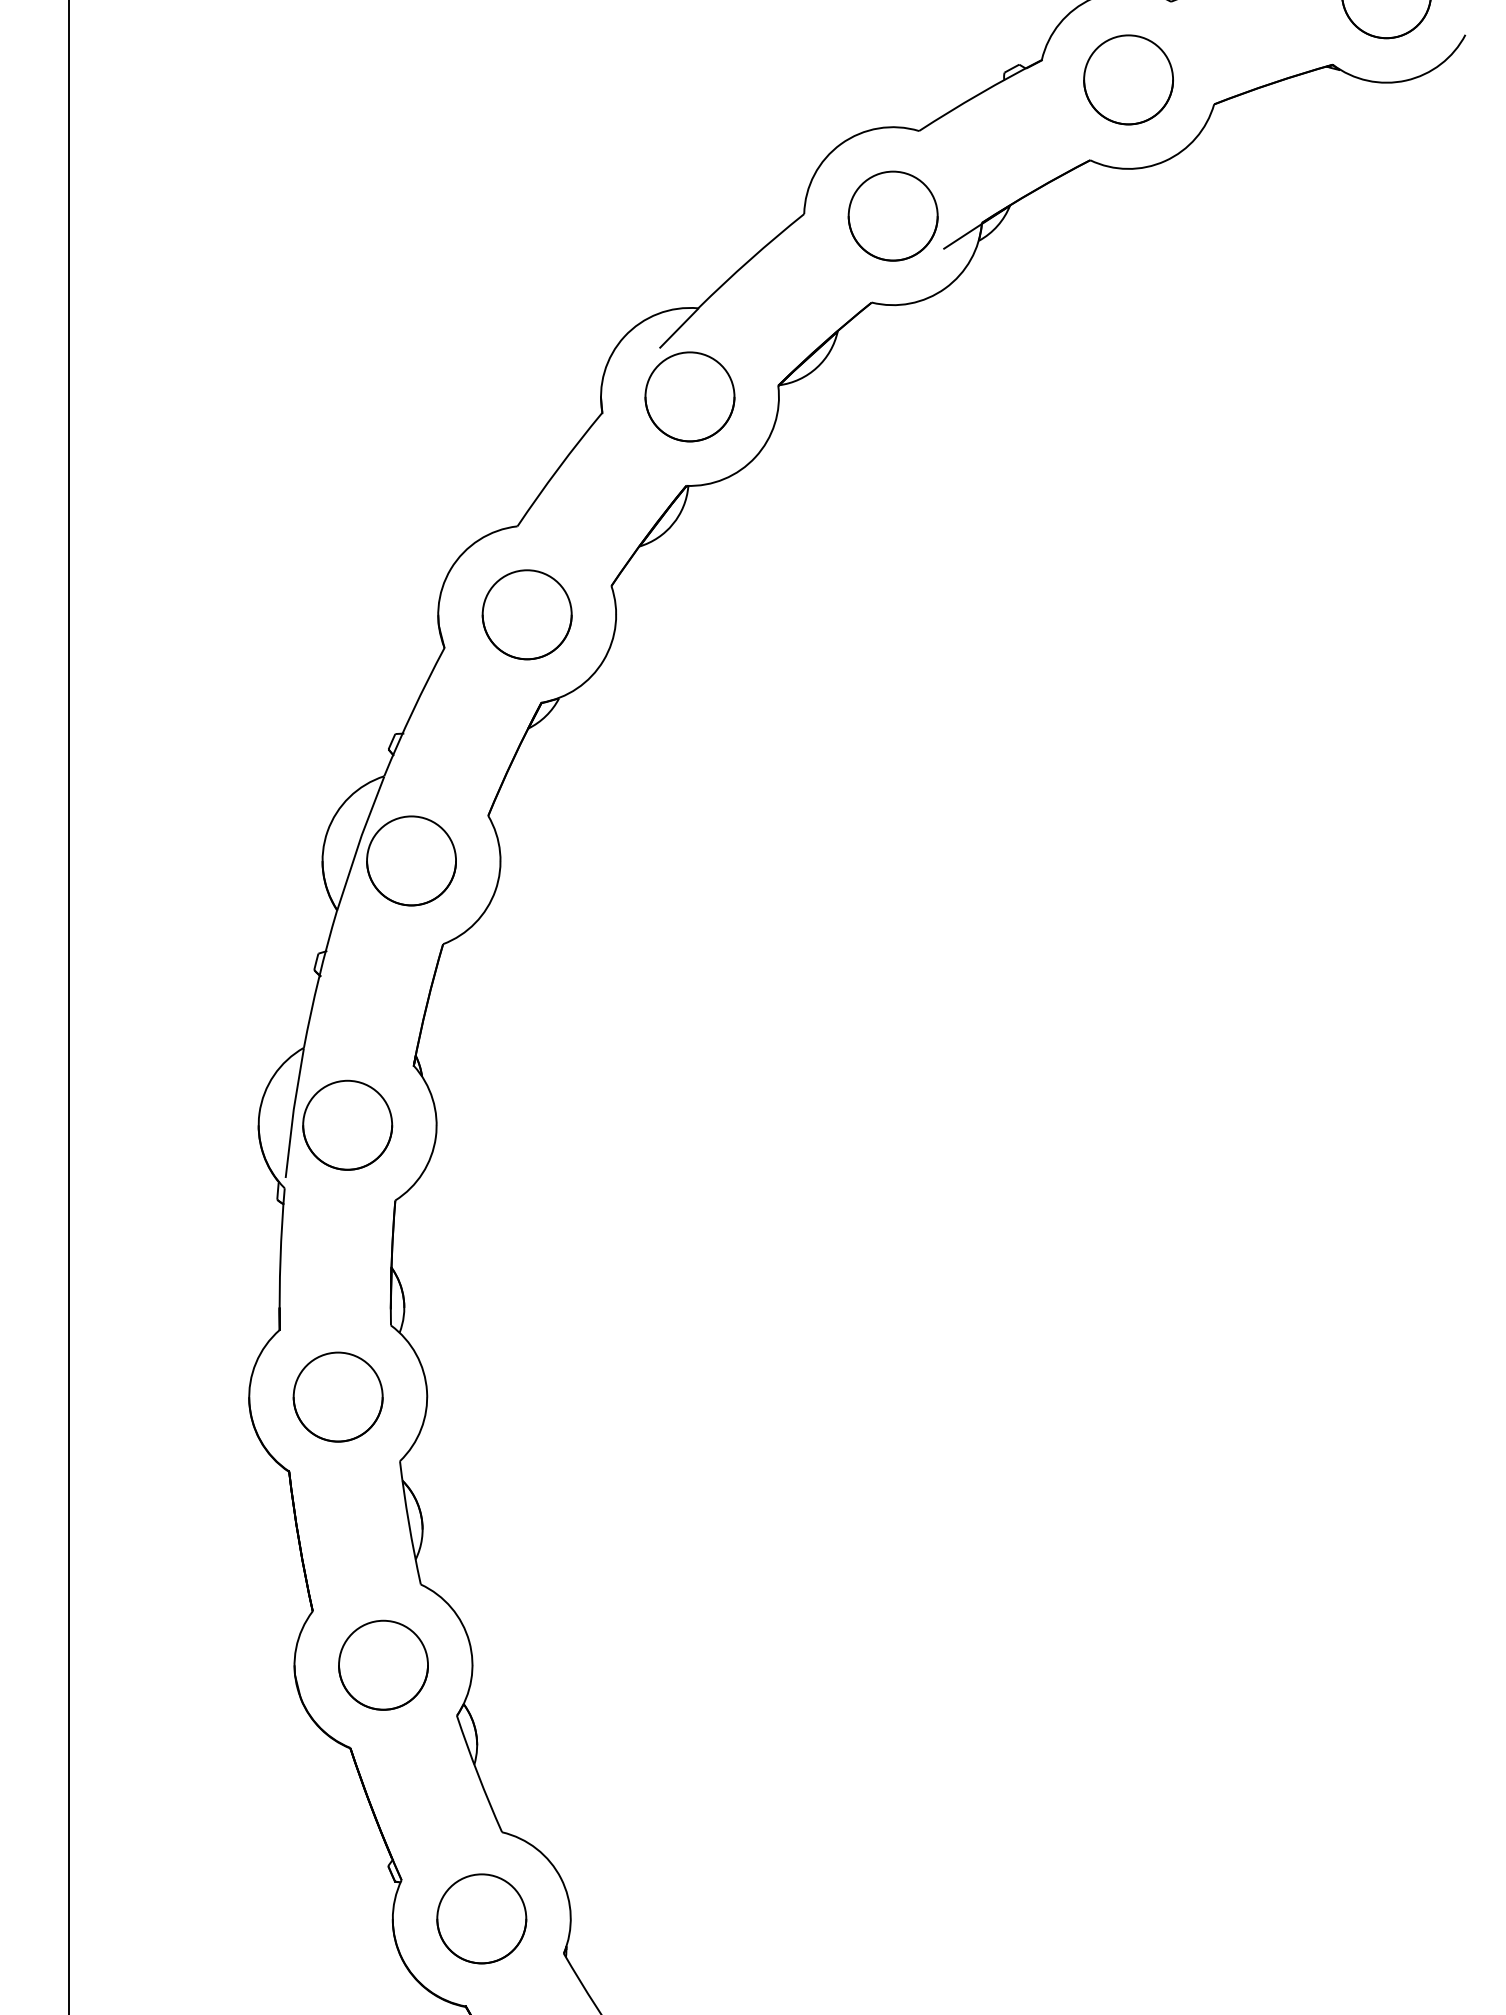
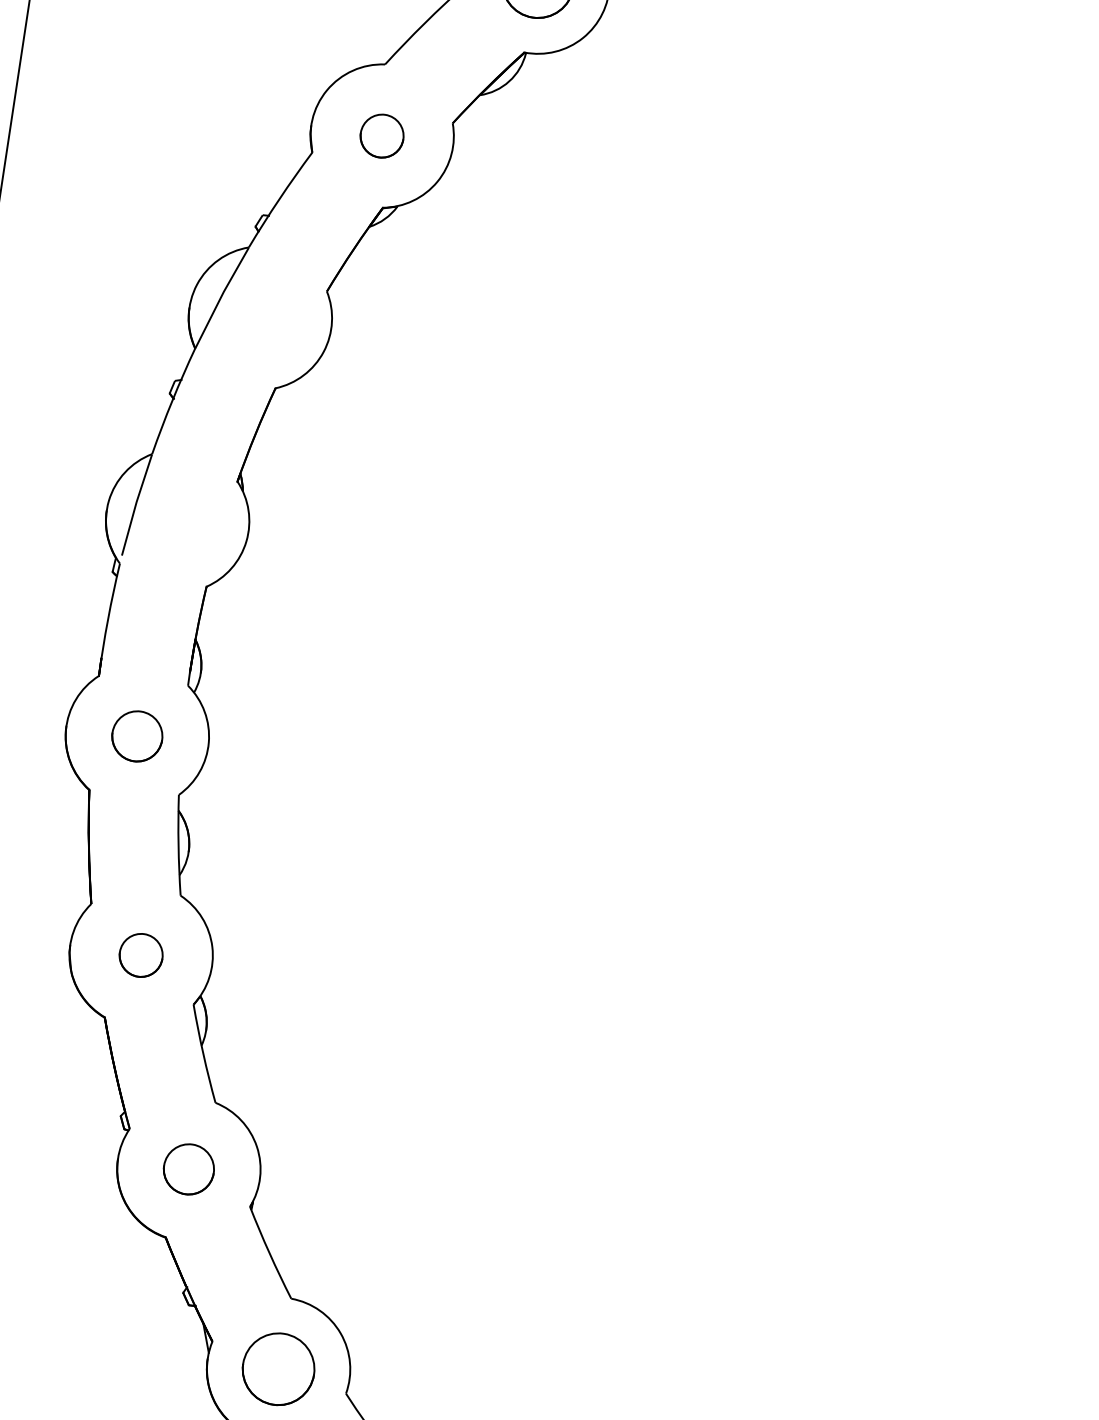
part: (526, 614) -> (381, 135), size x0.6
part: (411, 860) -> (260, 317), removed
part: (347, 1124) -> (177, 520), removed
part: (337, 1396) -> (136, 735), size x0.7
part: (383, 1664) -> (141, 954), size x0.6
part: (481, 1918) -> (188, 1169), size x0.7

